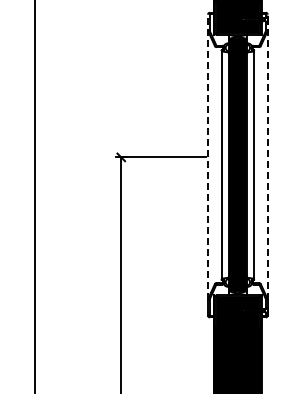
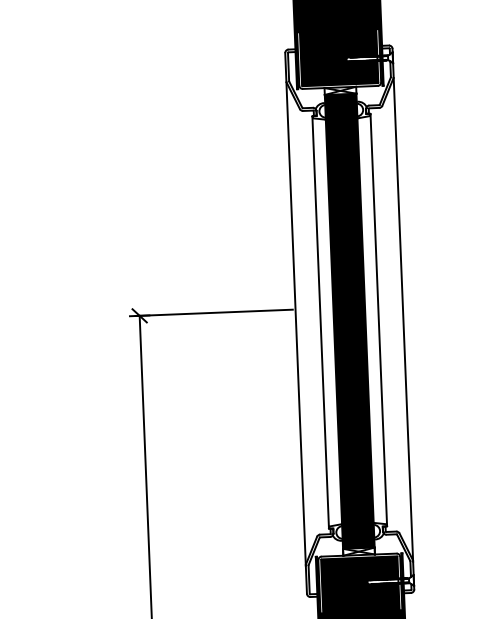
line: (208, 157) -> (296, 309), dashed -> solid
line: (267, 157) -> (402, 305), dashed -> solid

